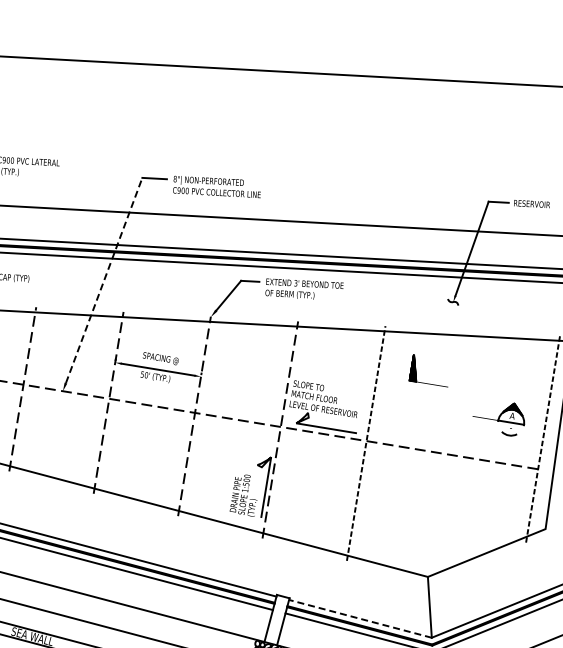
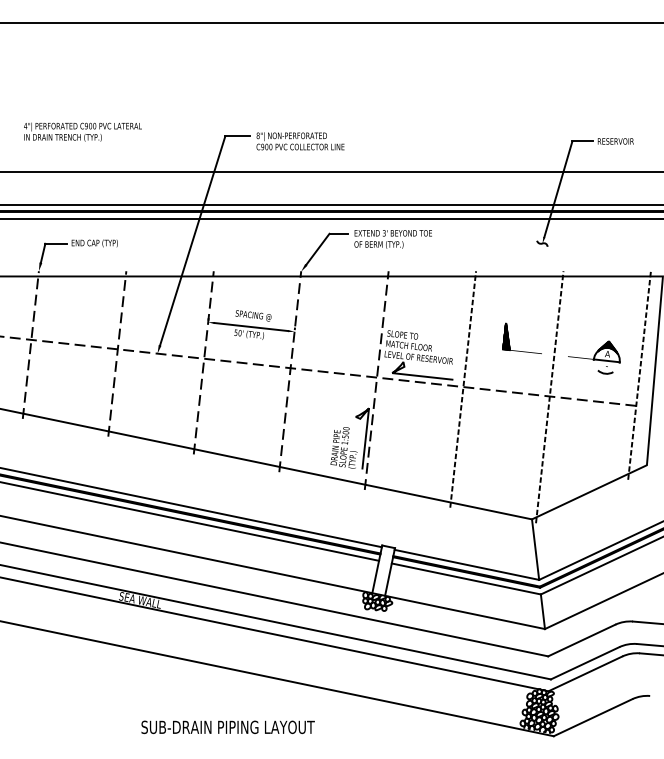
line: (103, 280) -> (192, 240), dashed -> solid
part: (416, 370) -> (509, 338), moved
line: (451, 456) -> (549, 397), added
line: (360, 618) -> (466, 564), dashed -> solid

